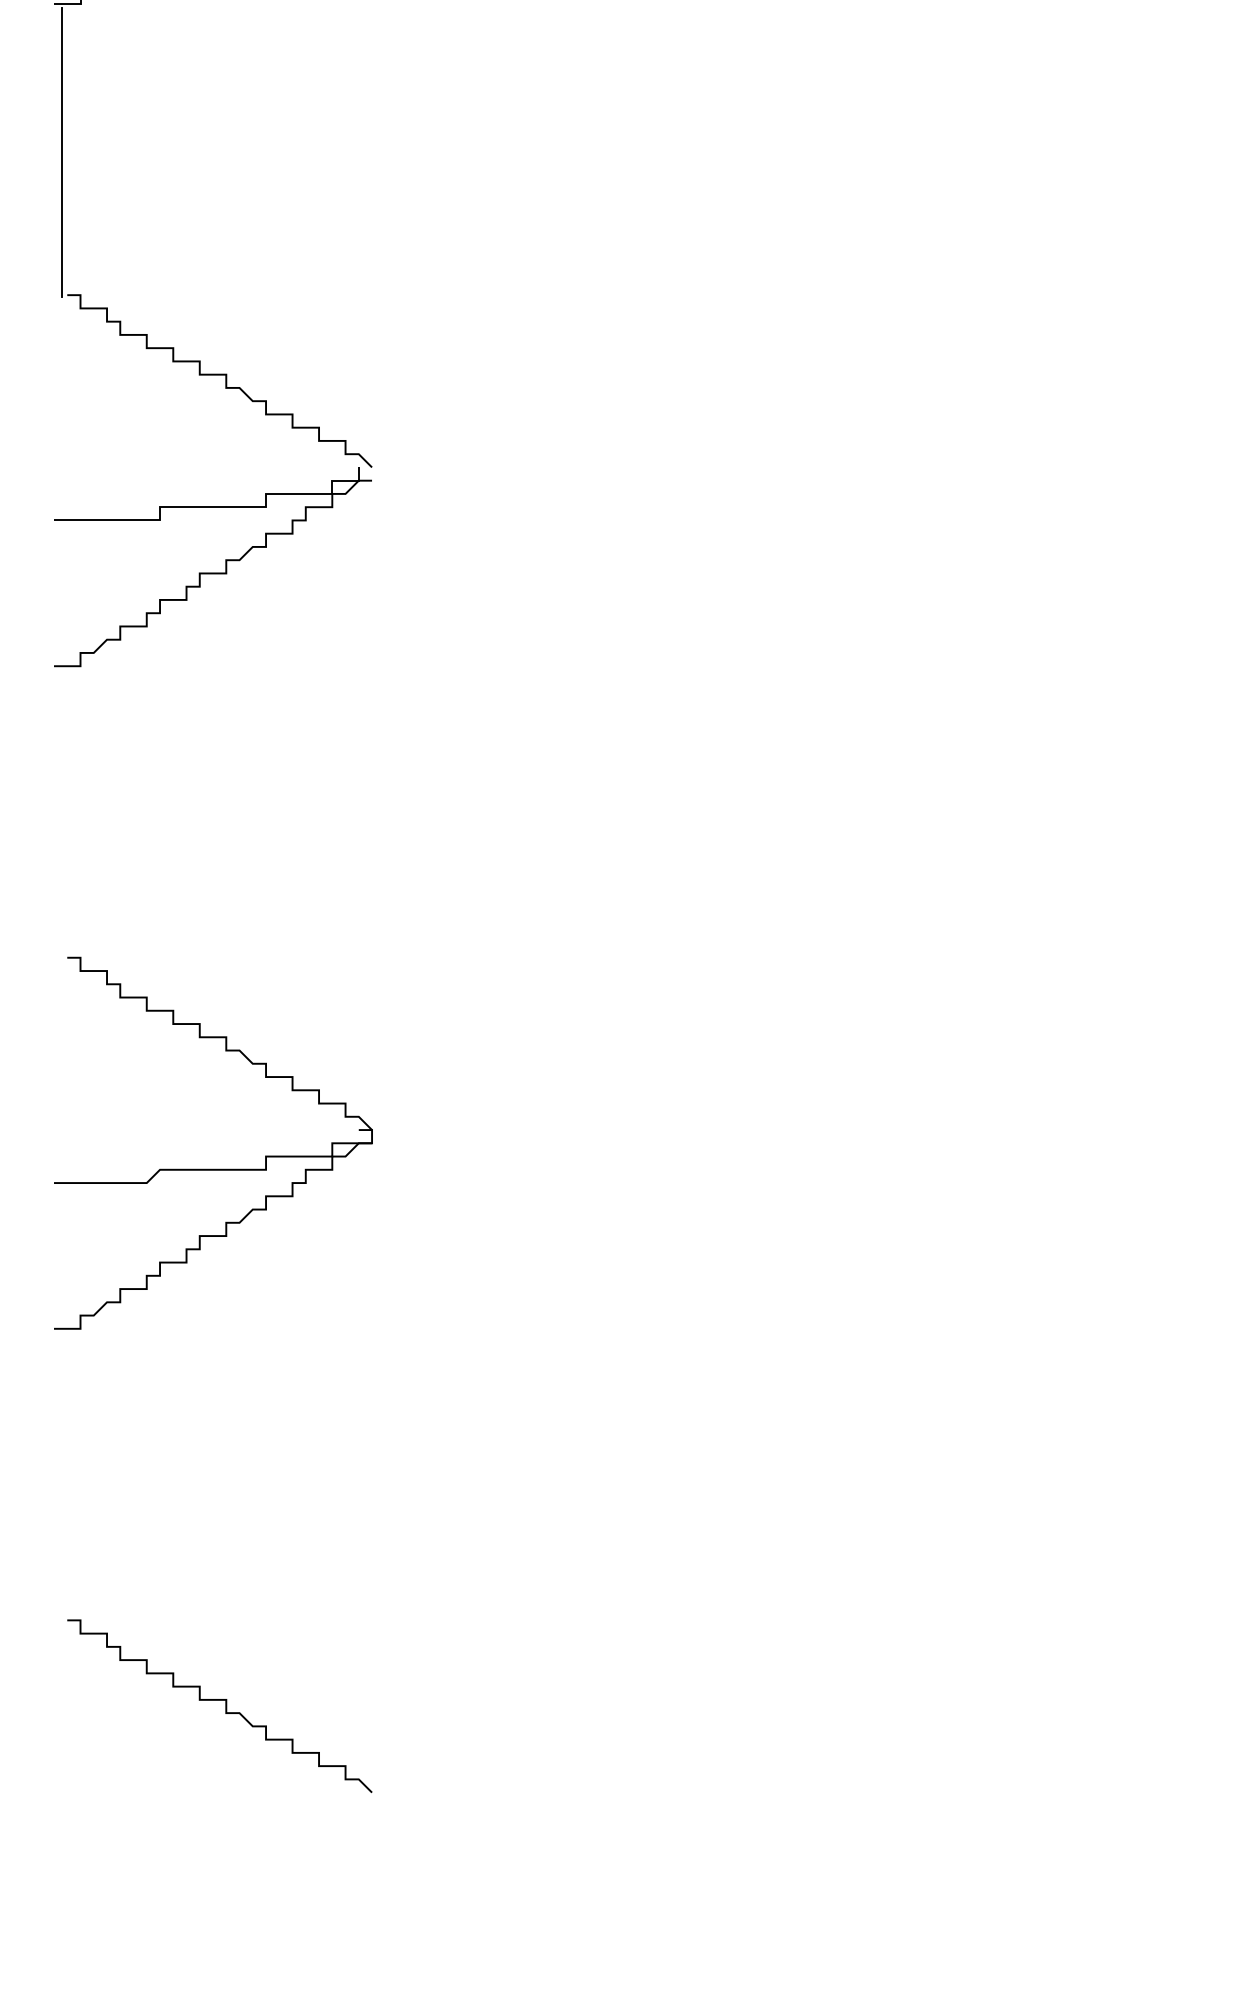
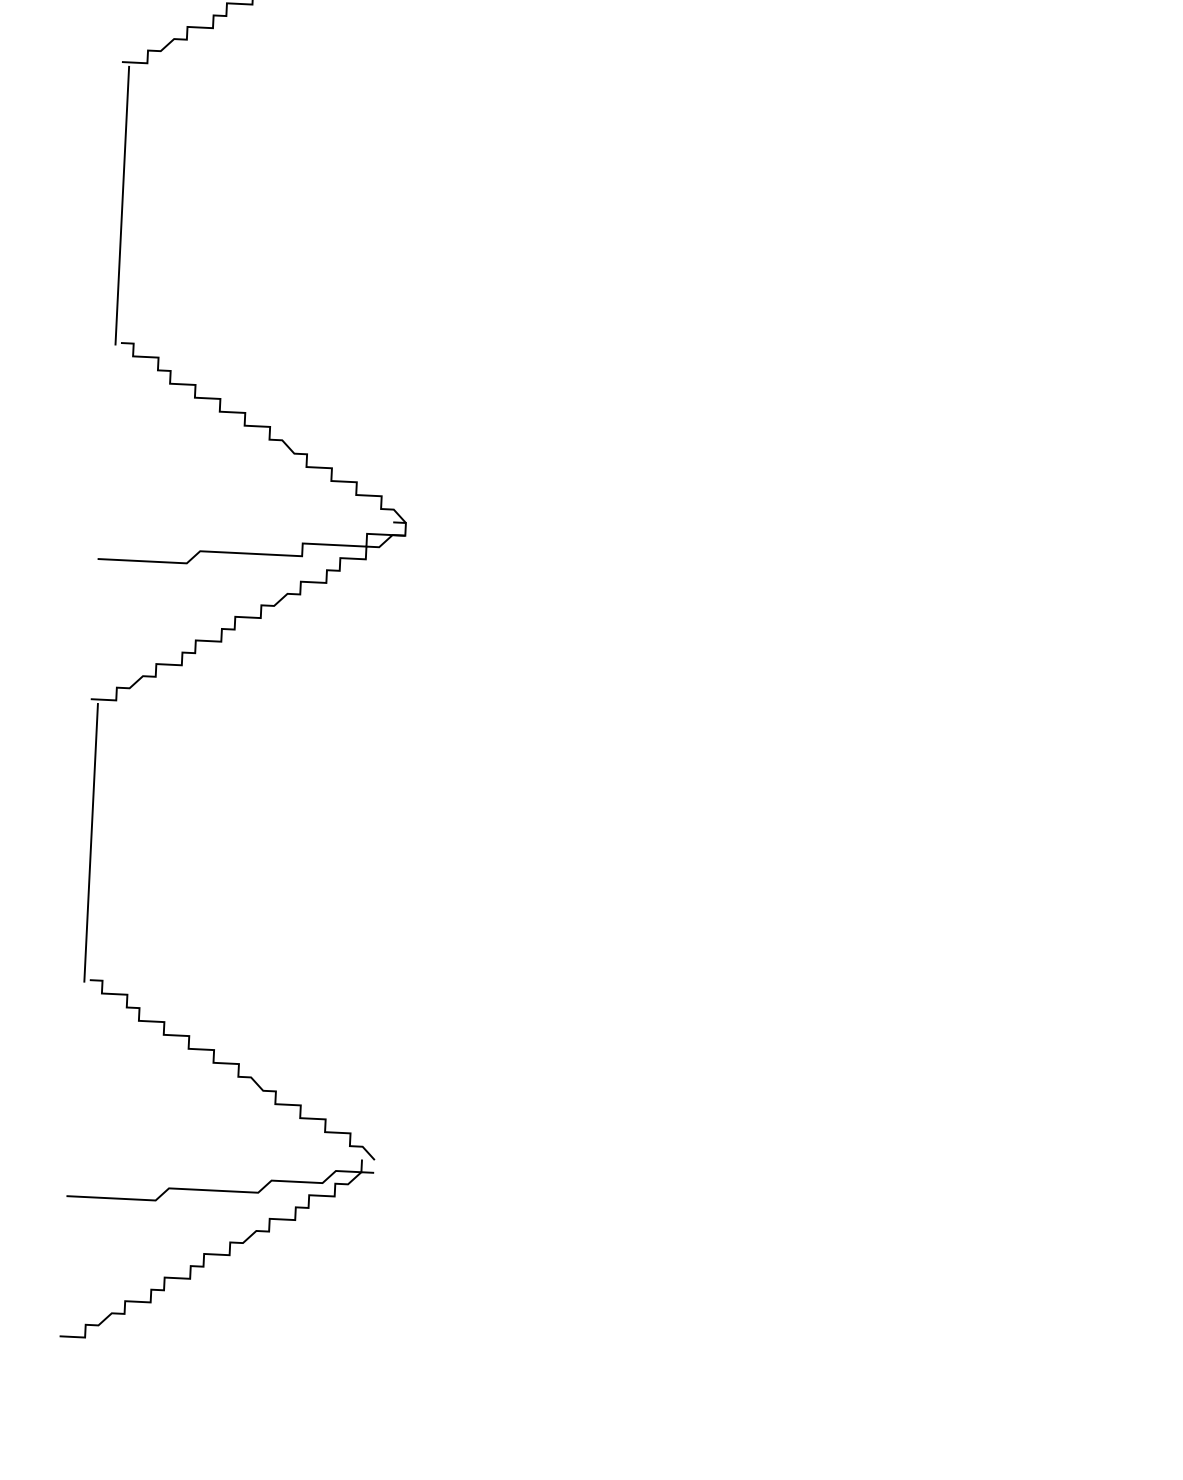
line: (61, 814) -> (122, 204), added
line: (61, 1477) -> (90, 842), added
part: (212, 1892) -> (216, 1248), added

